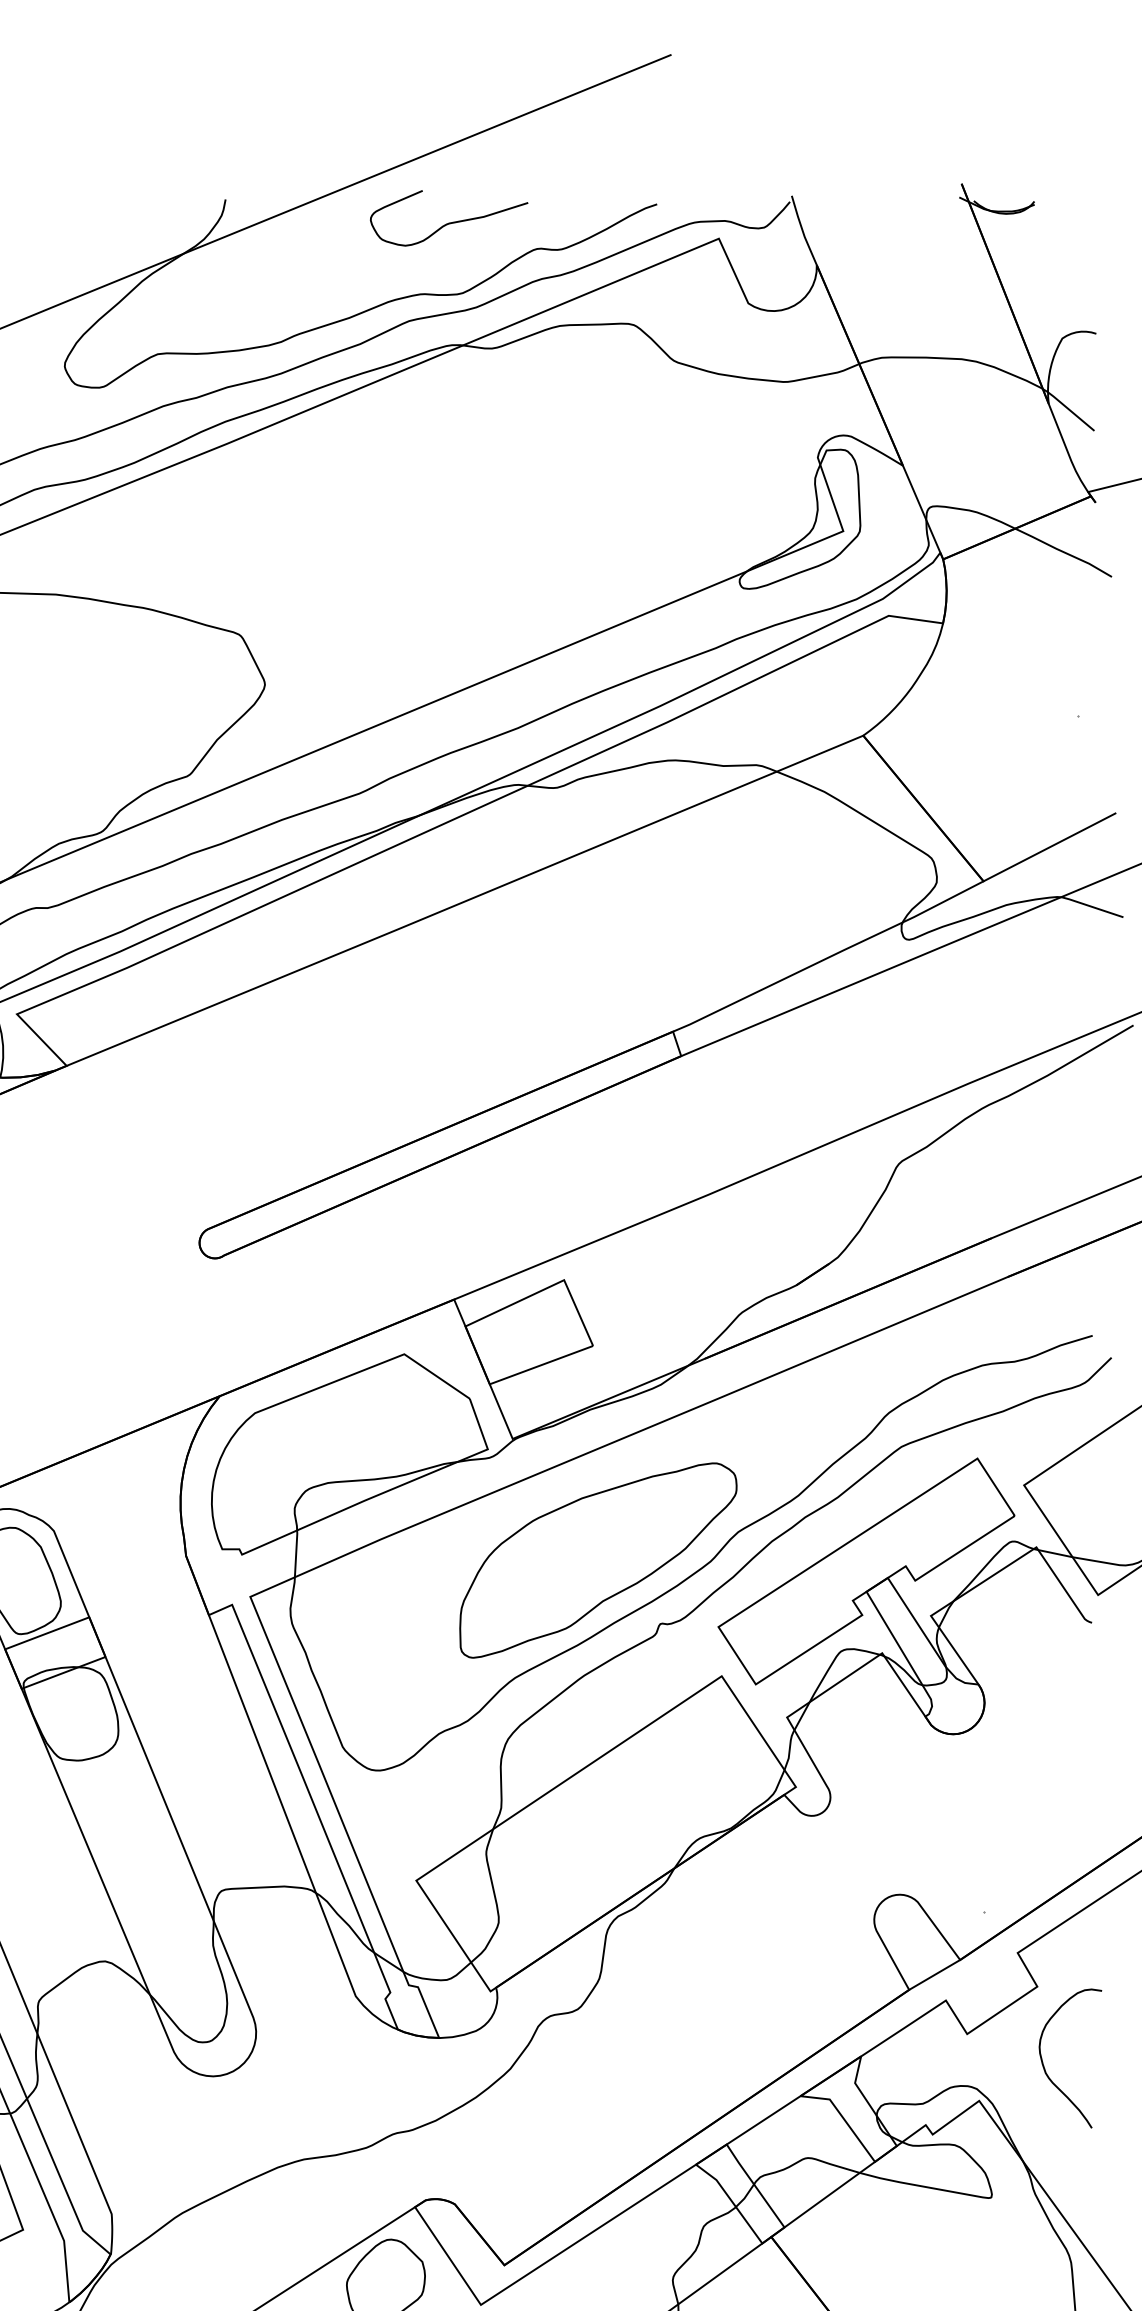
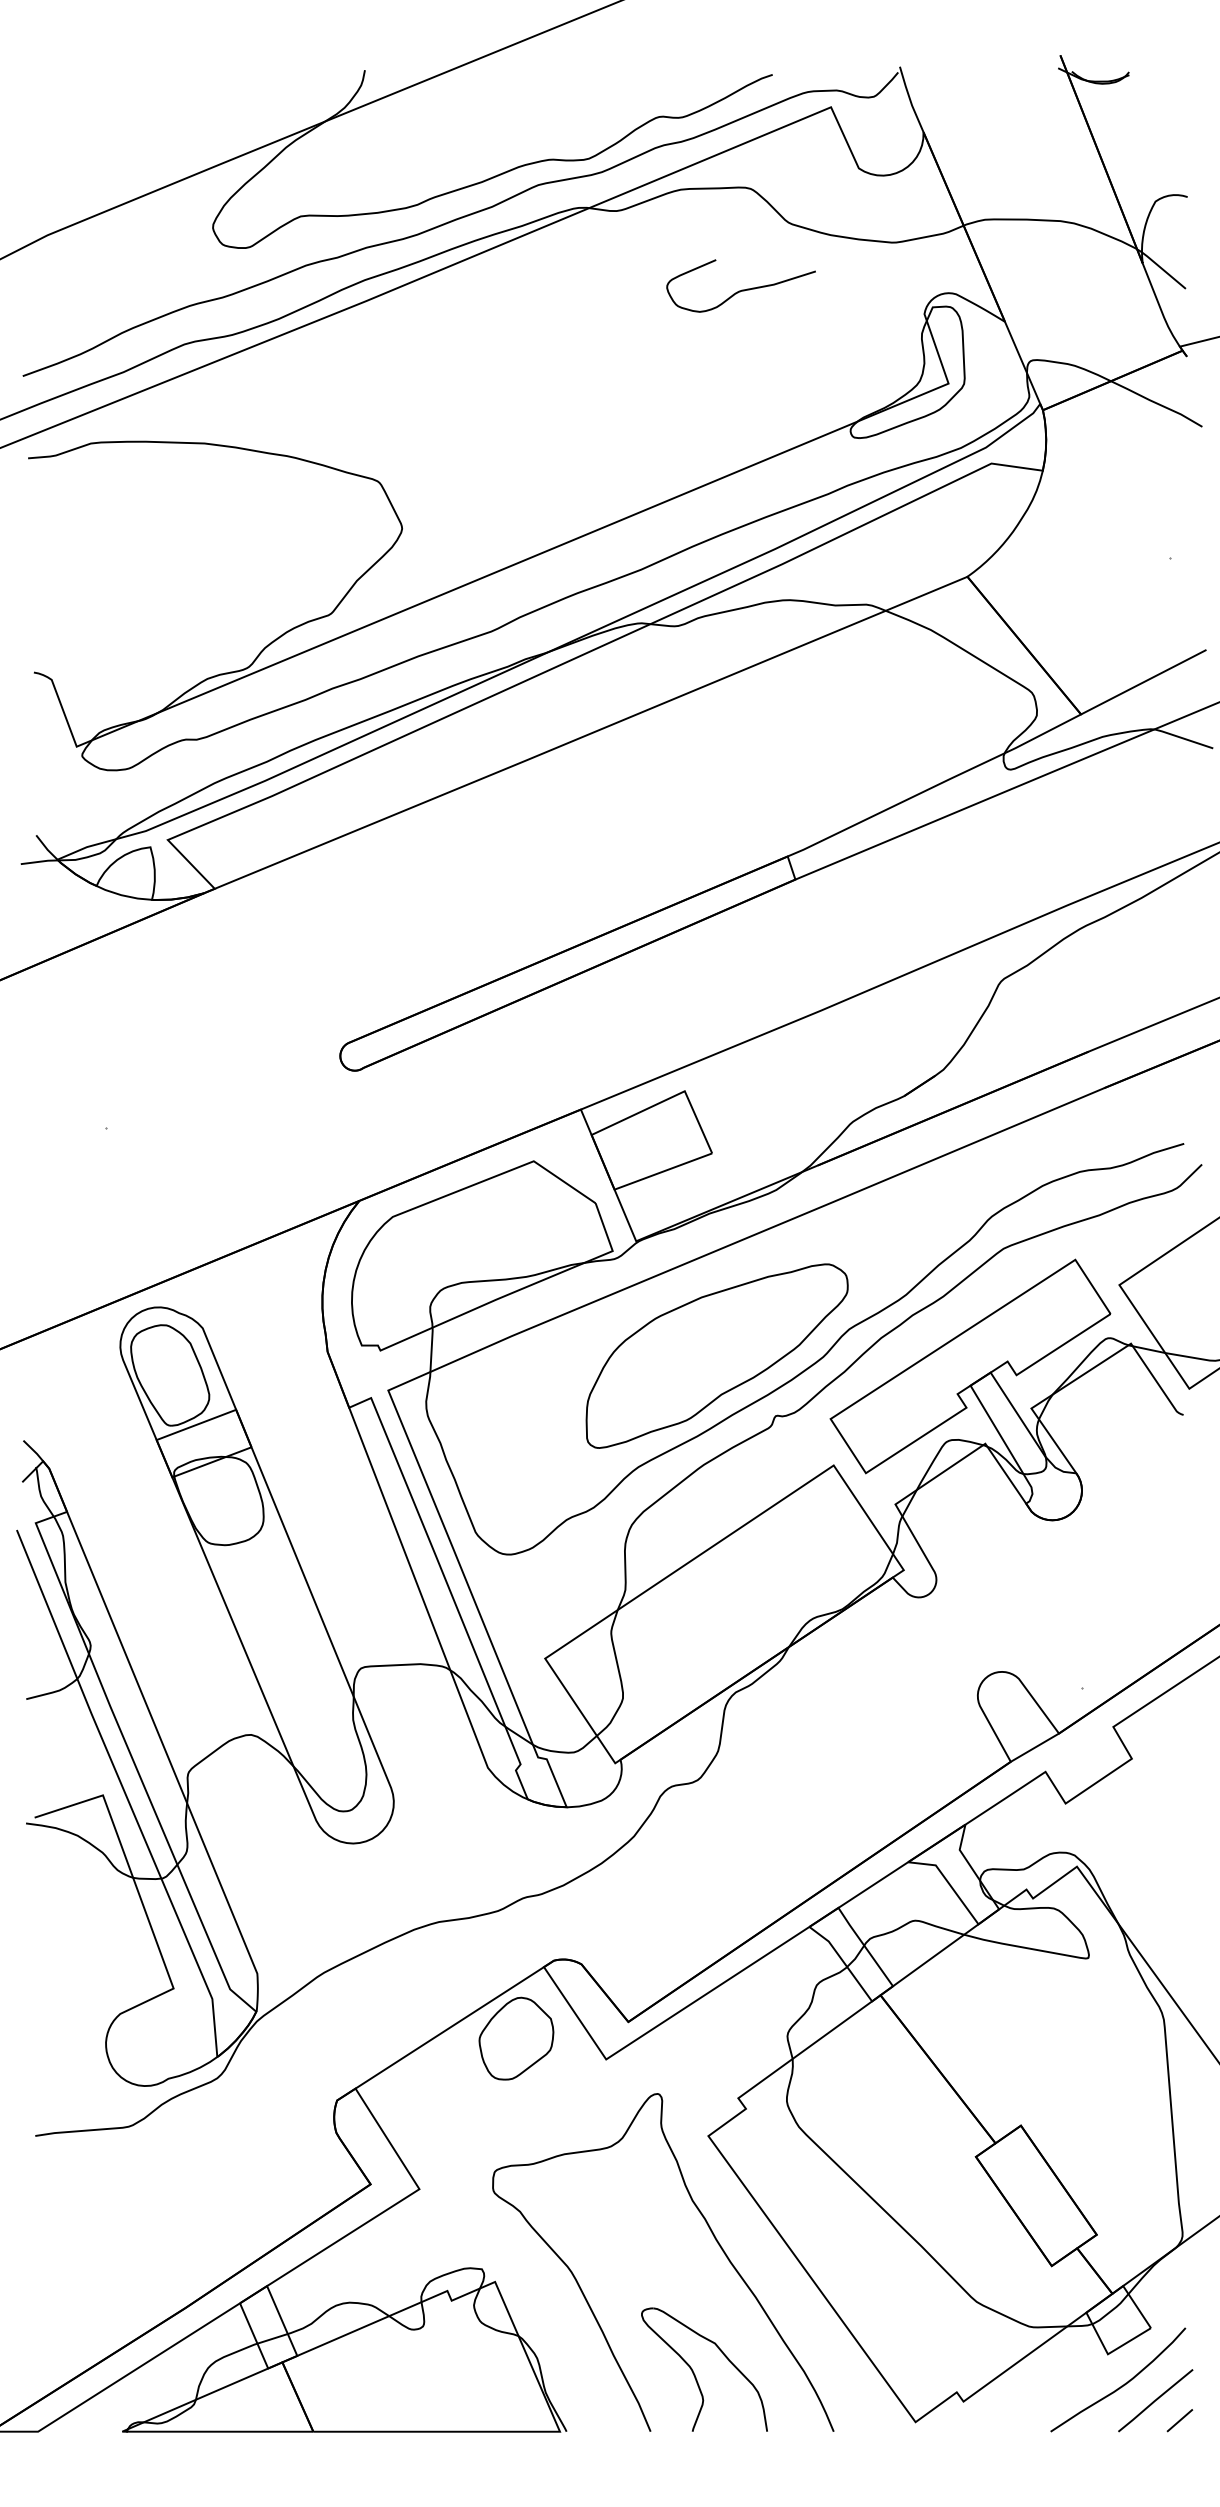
curve: (449, 222) -> (741, 289), moved
curve: (1045, 2067) -> (1139, 1835), removed

